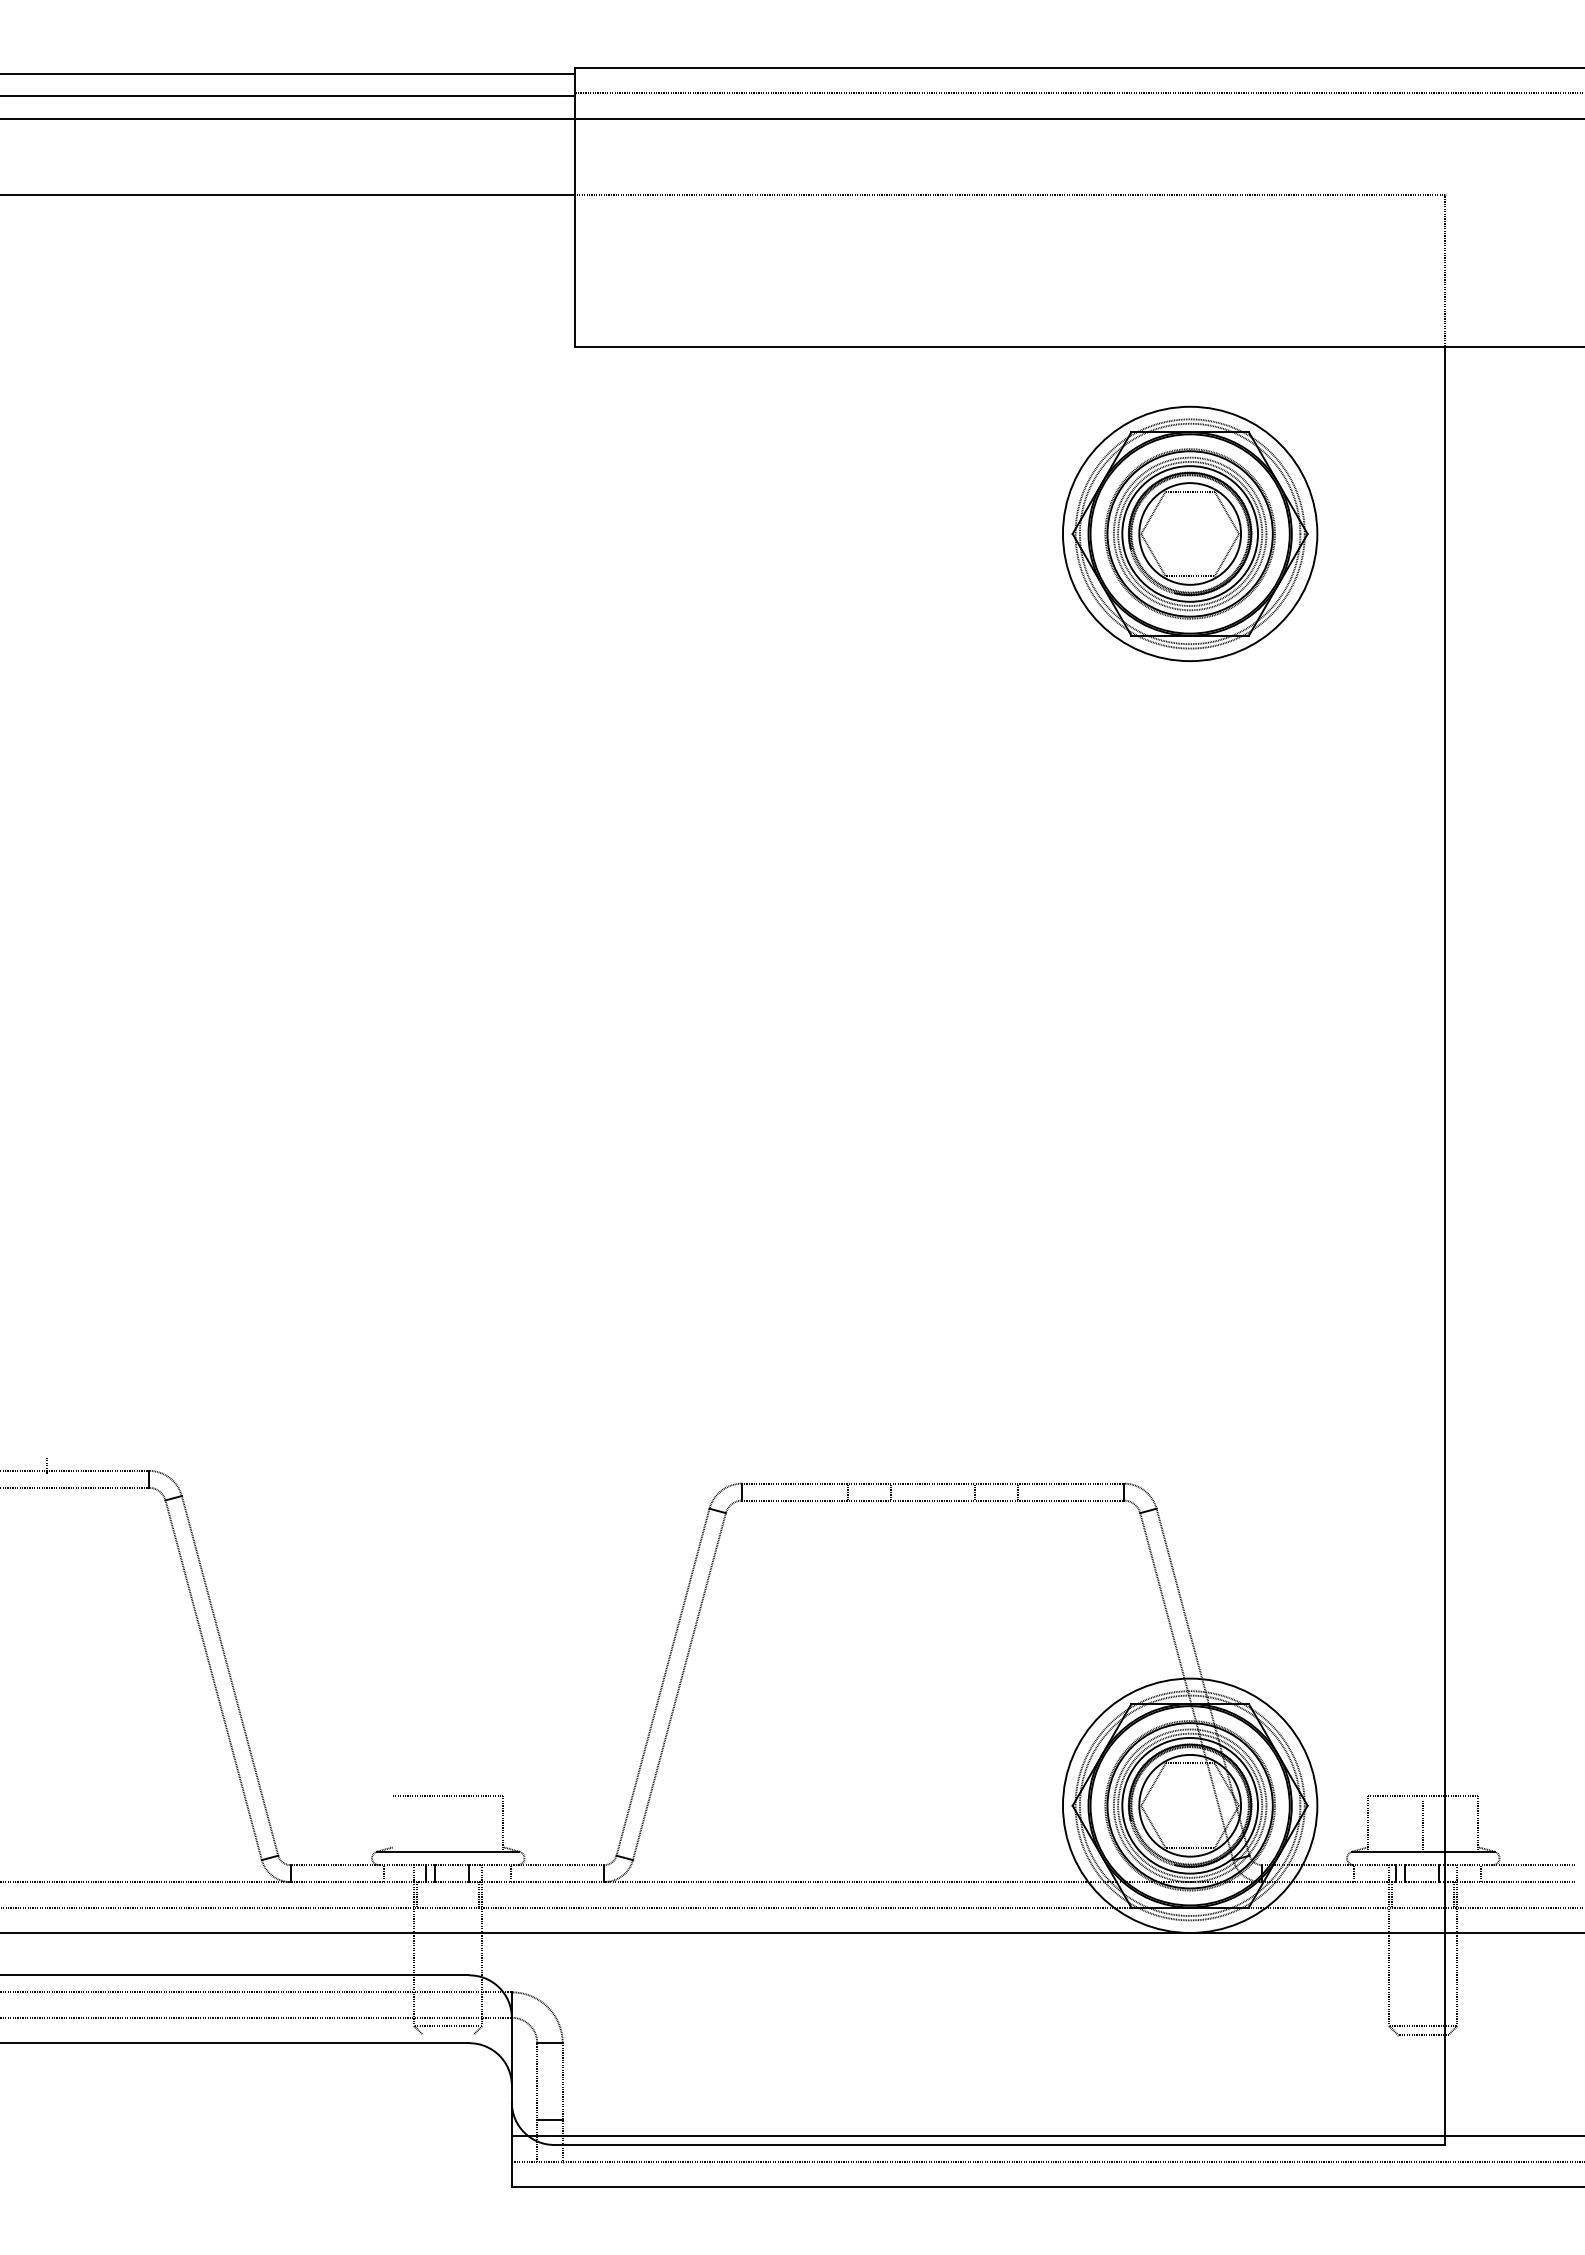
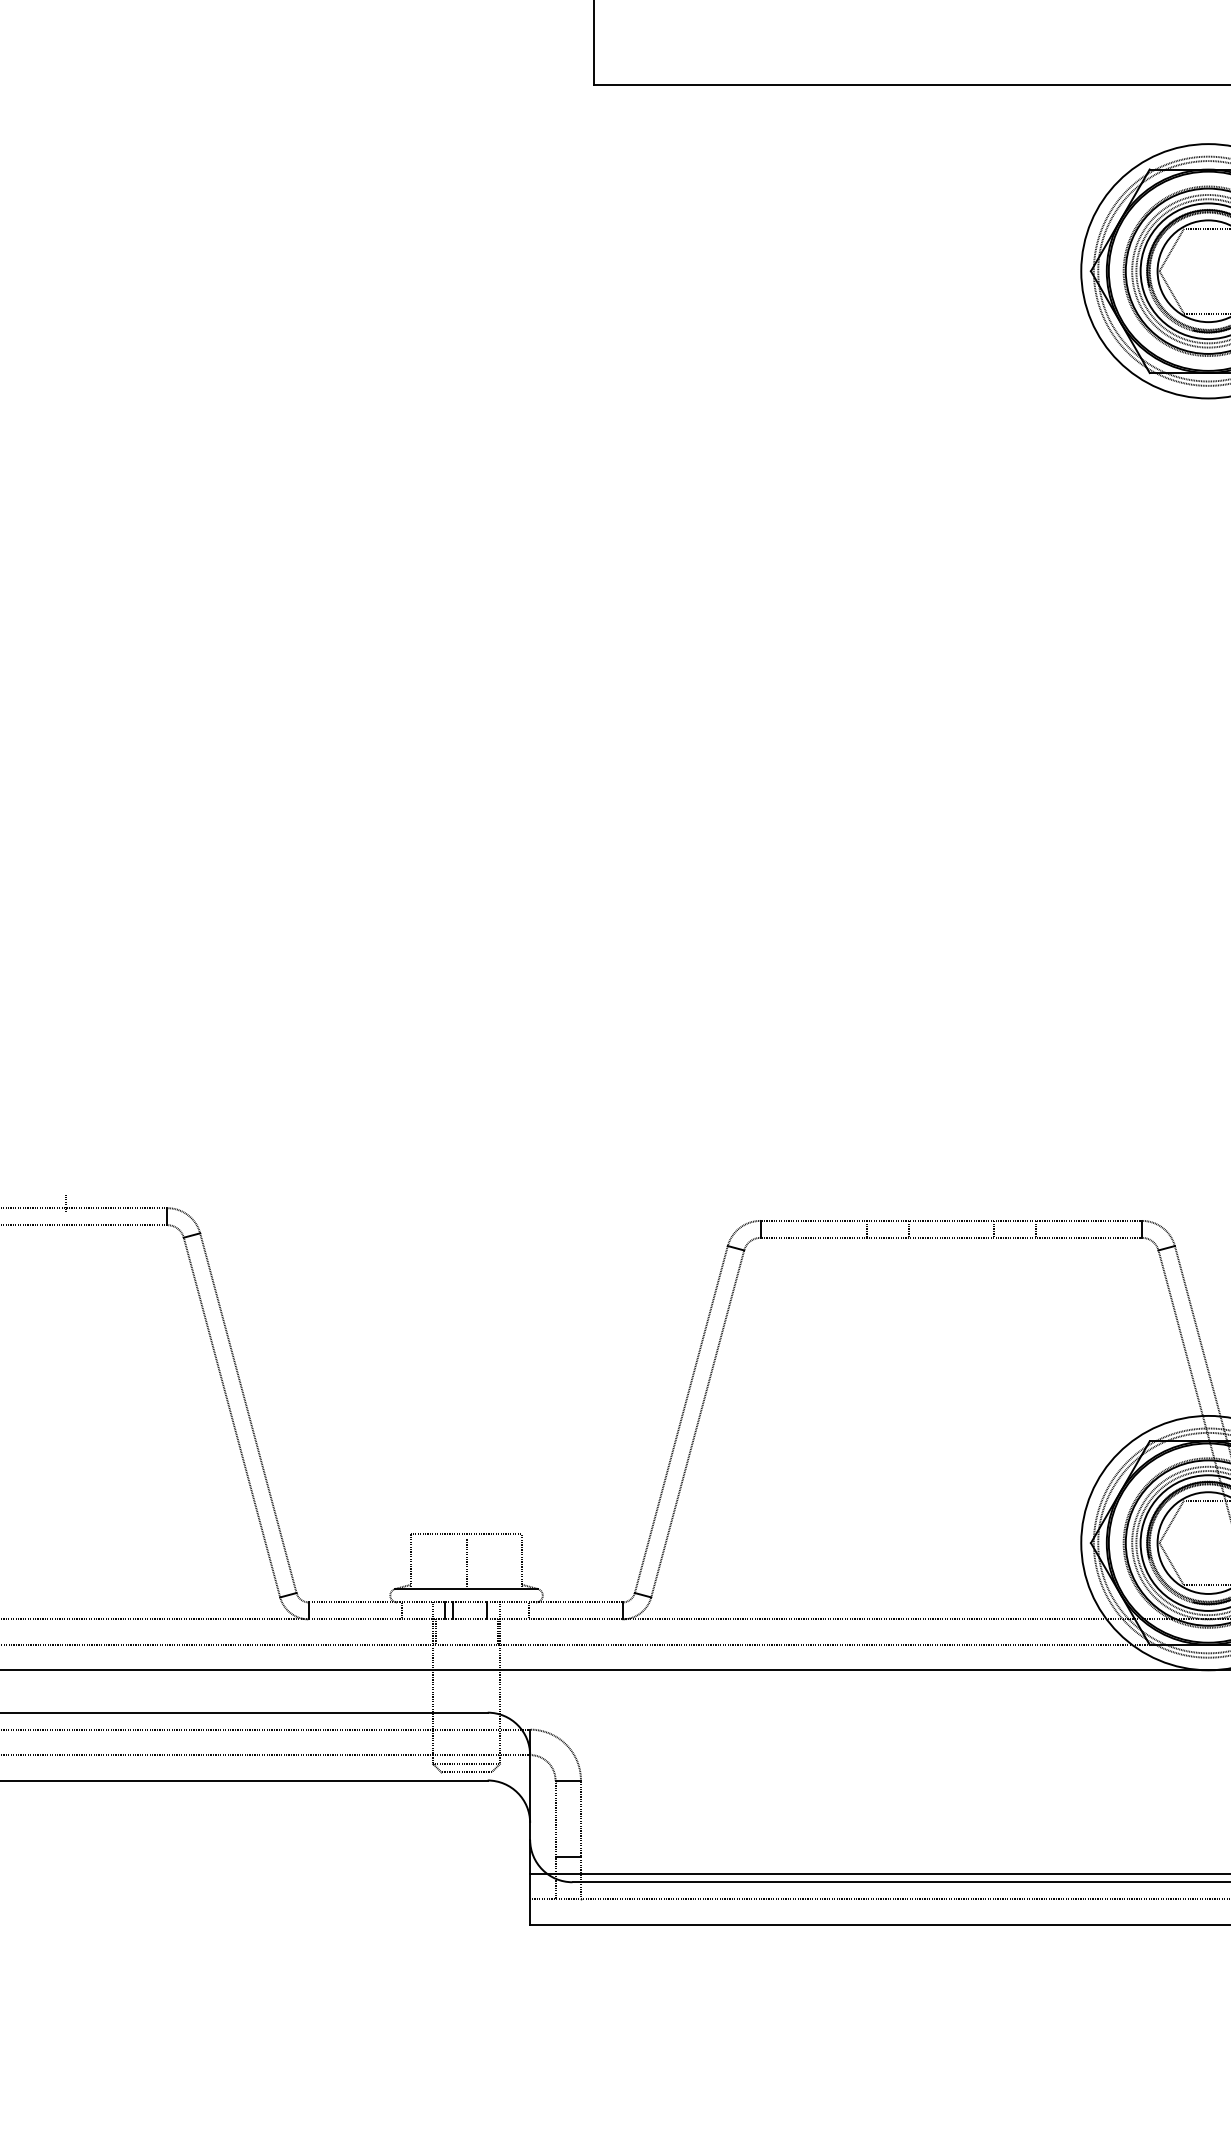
line: (393, 1822) -> (411, 1559), added
line: (448, 1825) -> (466, 1562), added
line: (447, 2034) -> (465, 1771), added

